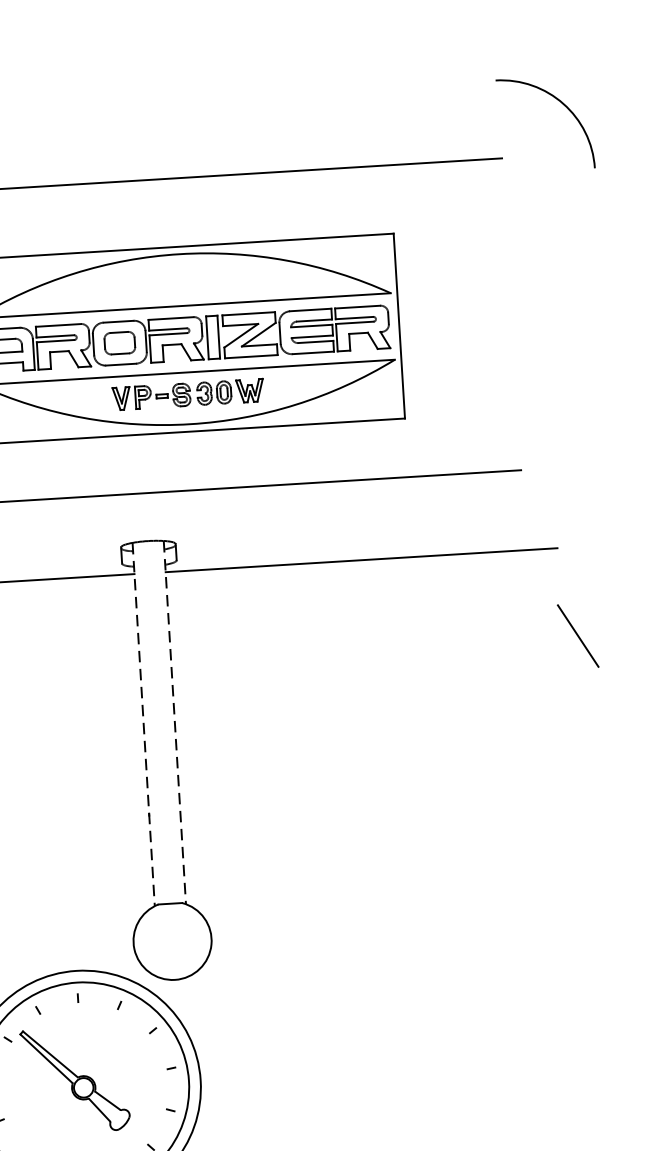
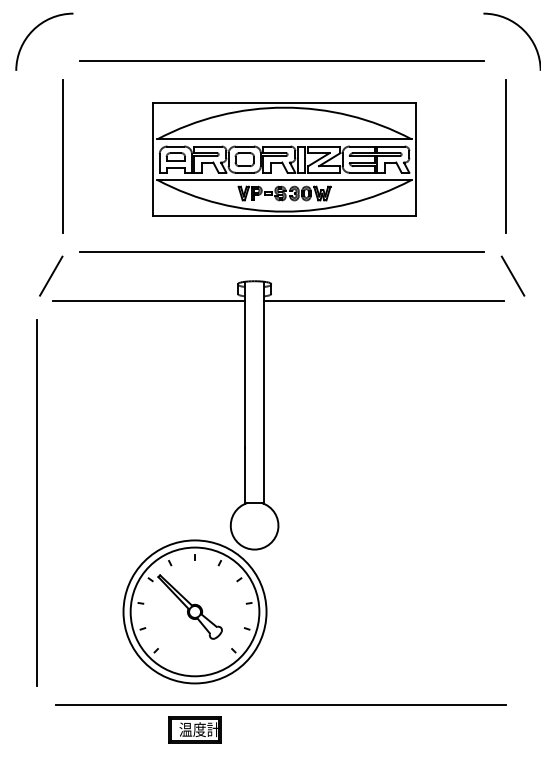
line: (545, 311) -> (505, 156), added
line: (577, 635) -> (512, 275), moved
line: (175, 723) -> (264, 393), dashed -> solid
line: (144, 725) -> (245, 393), dashed -> solid

